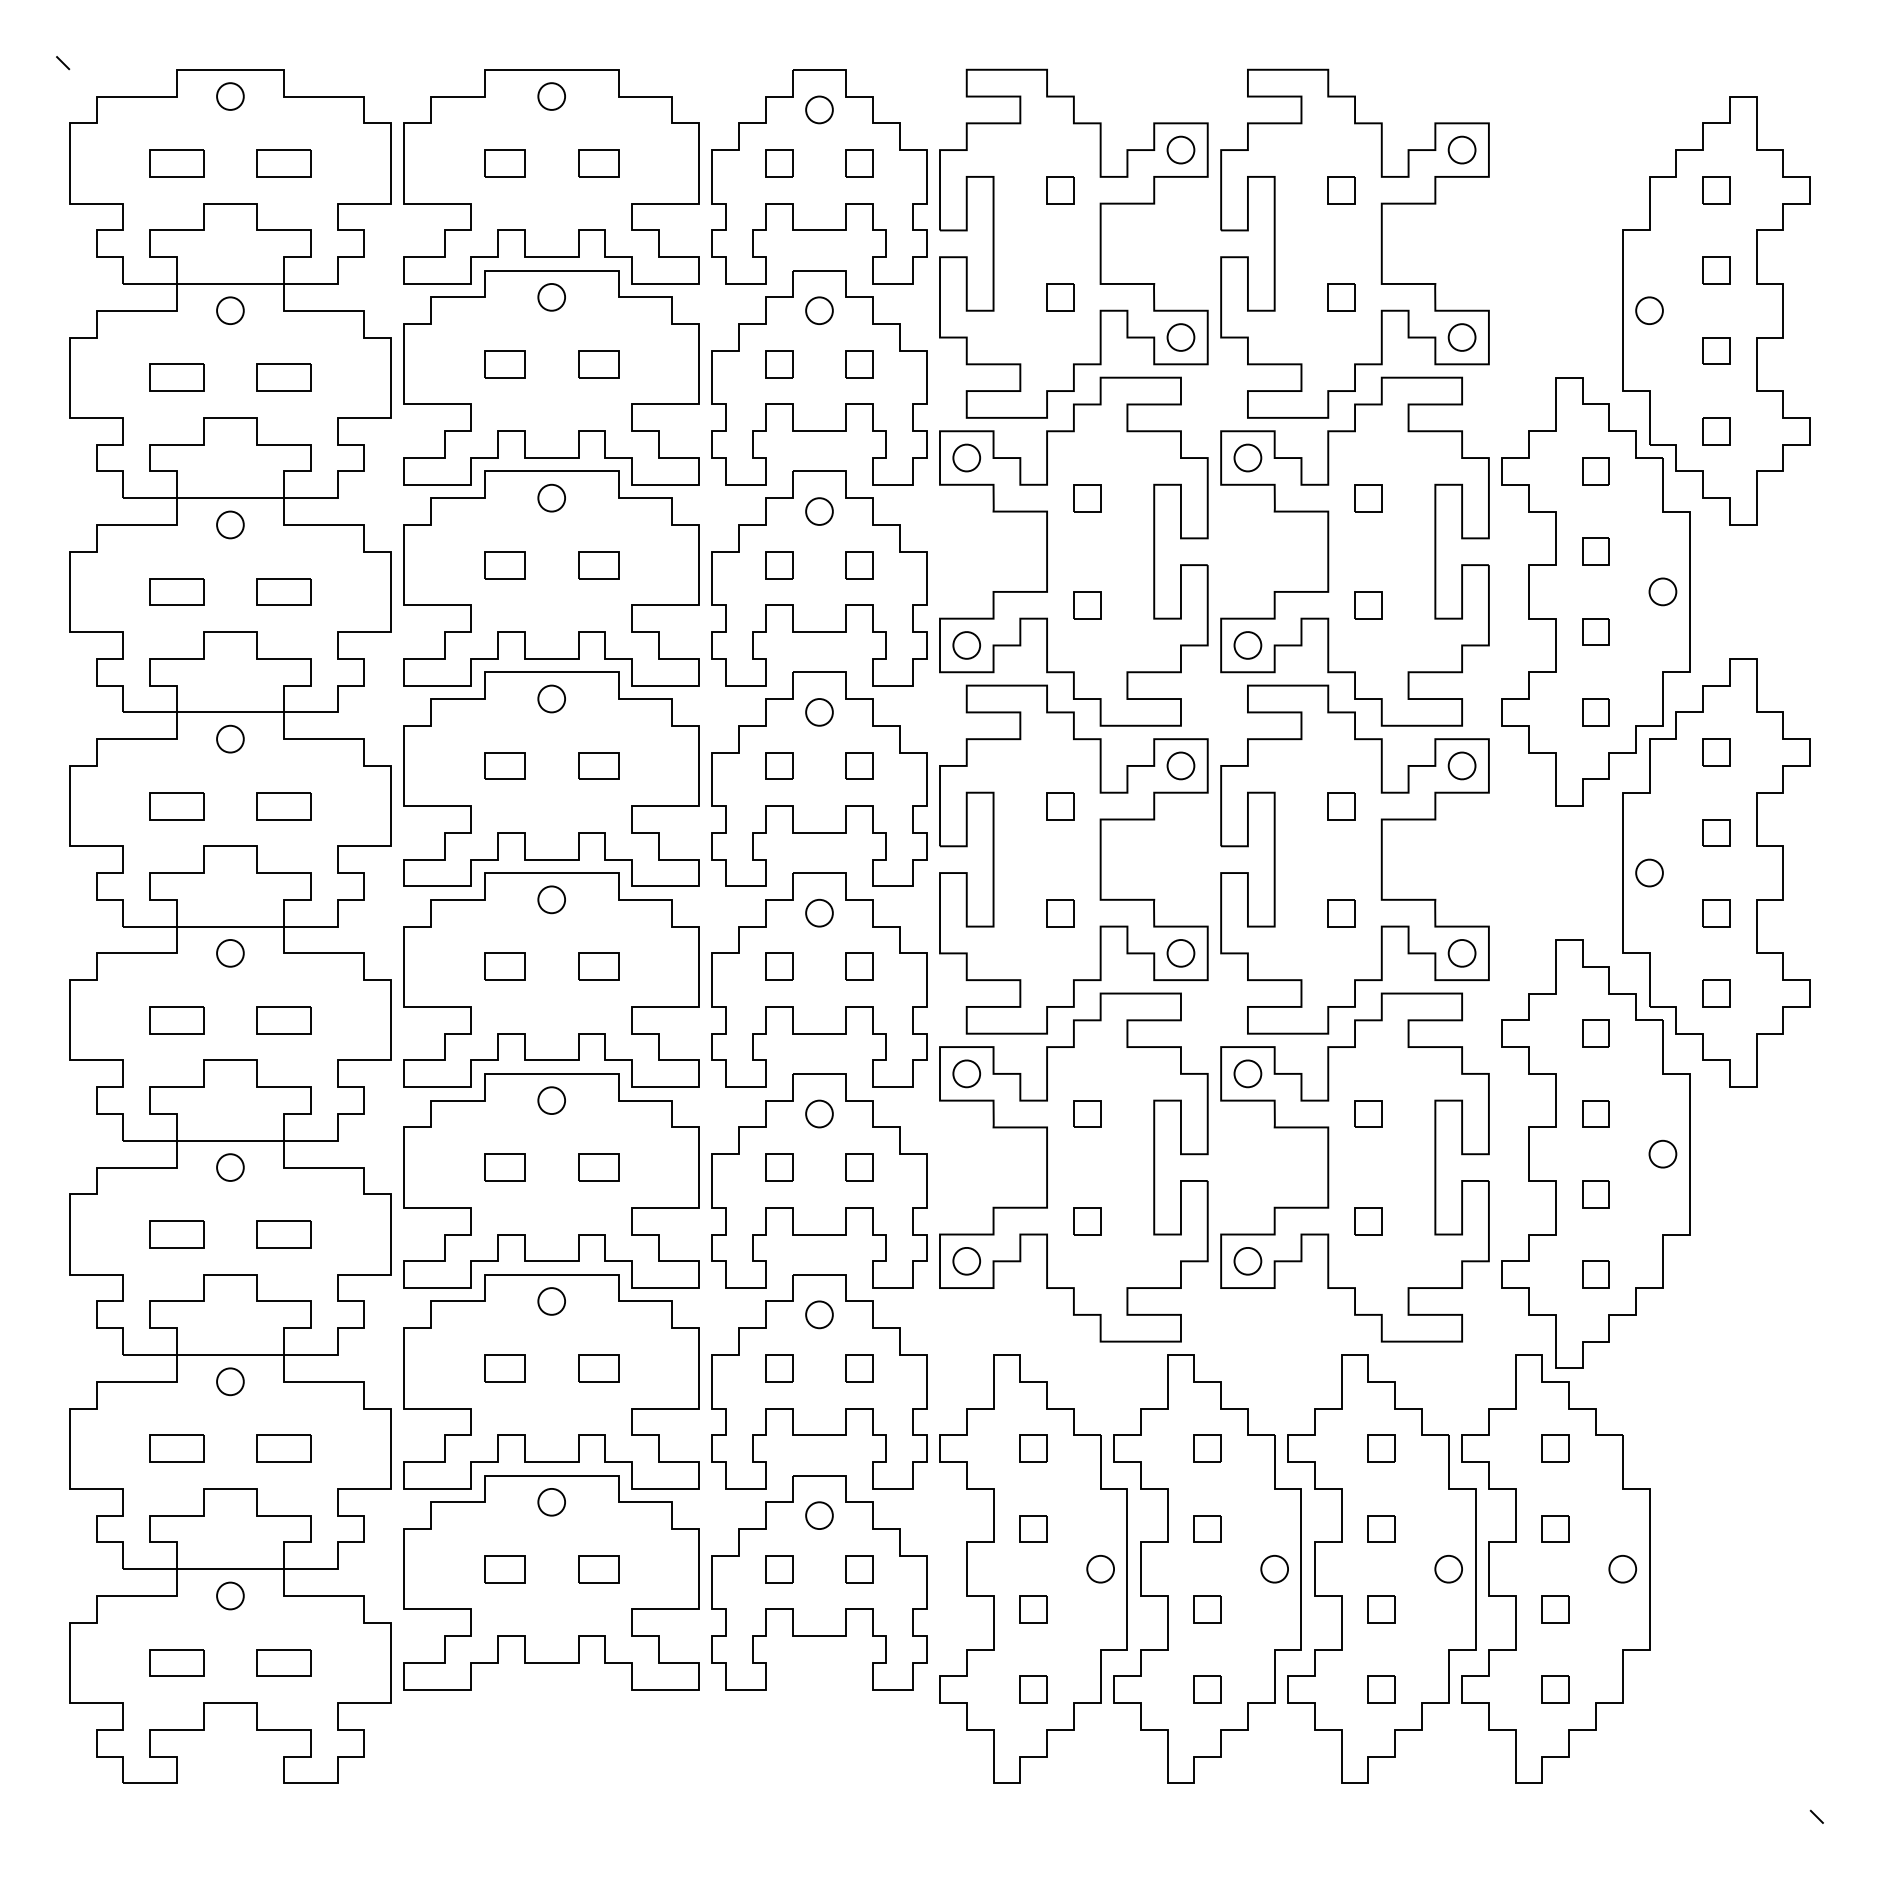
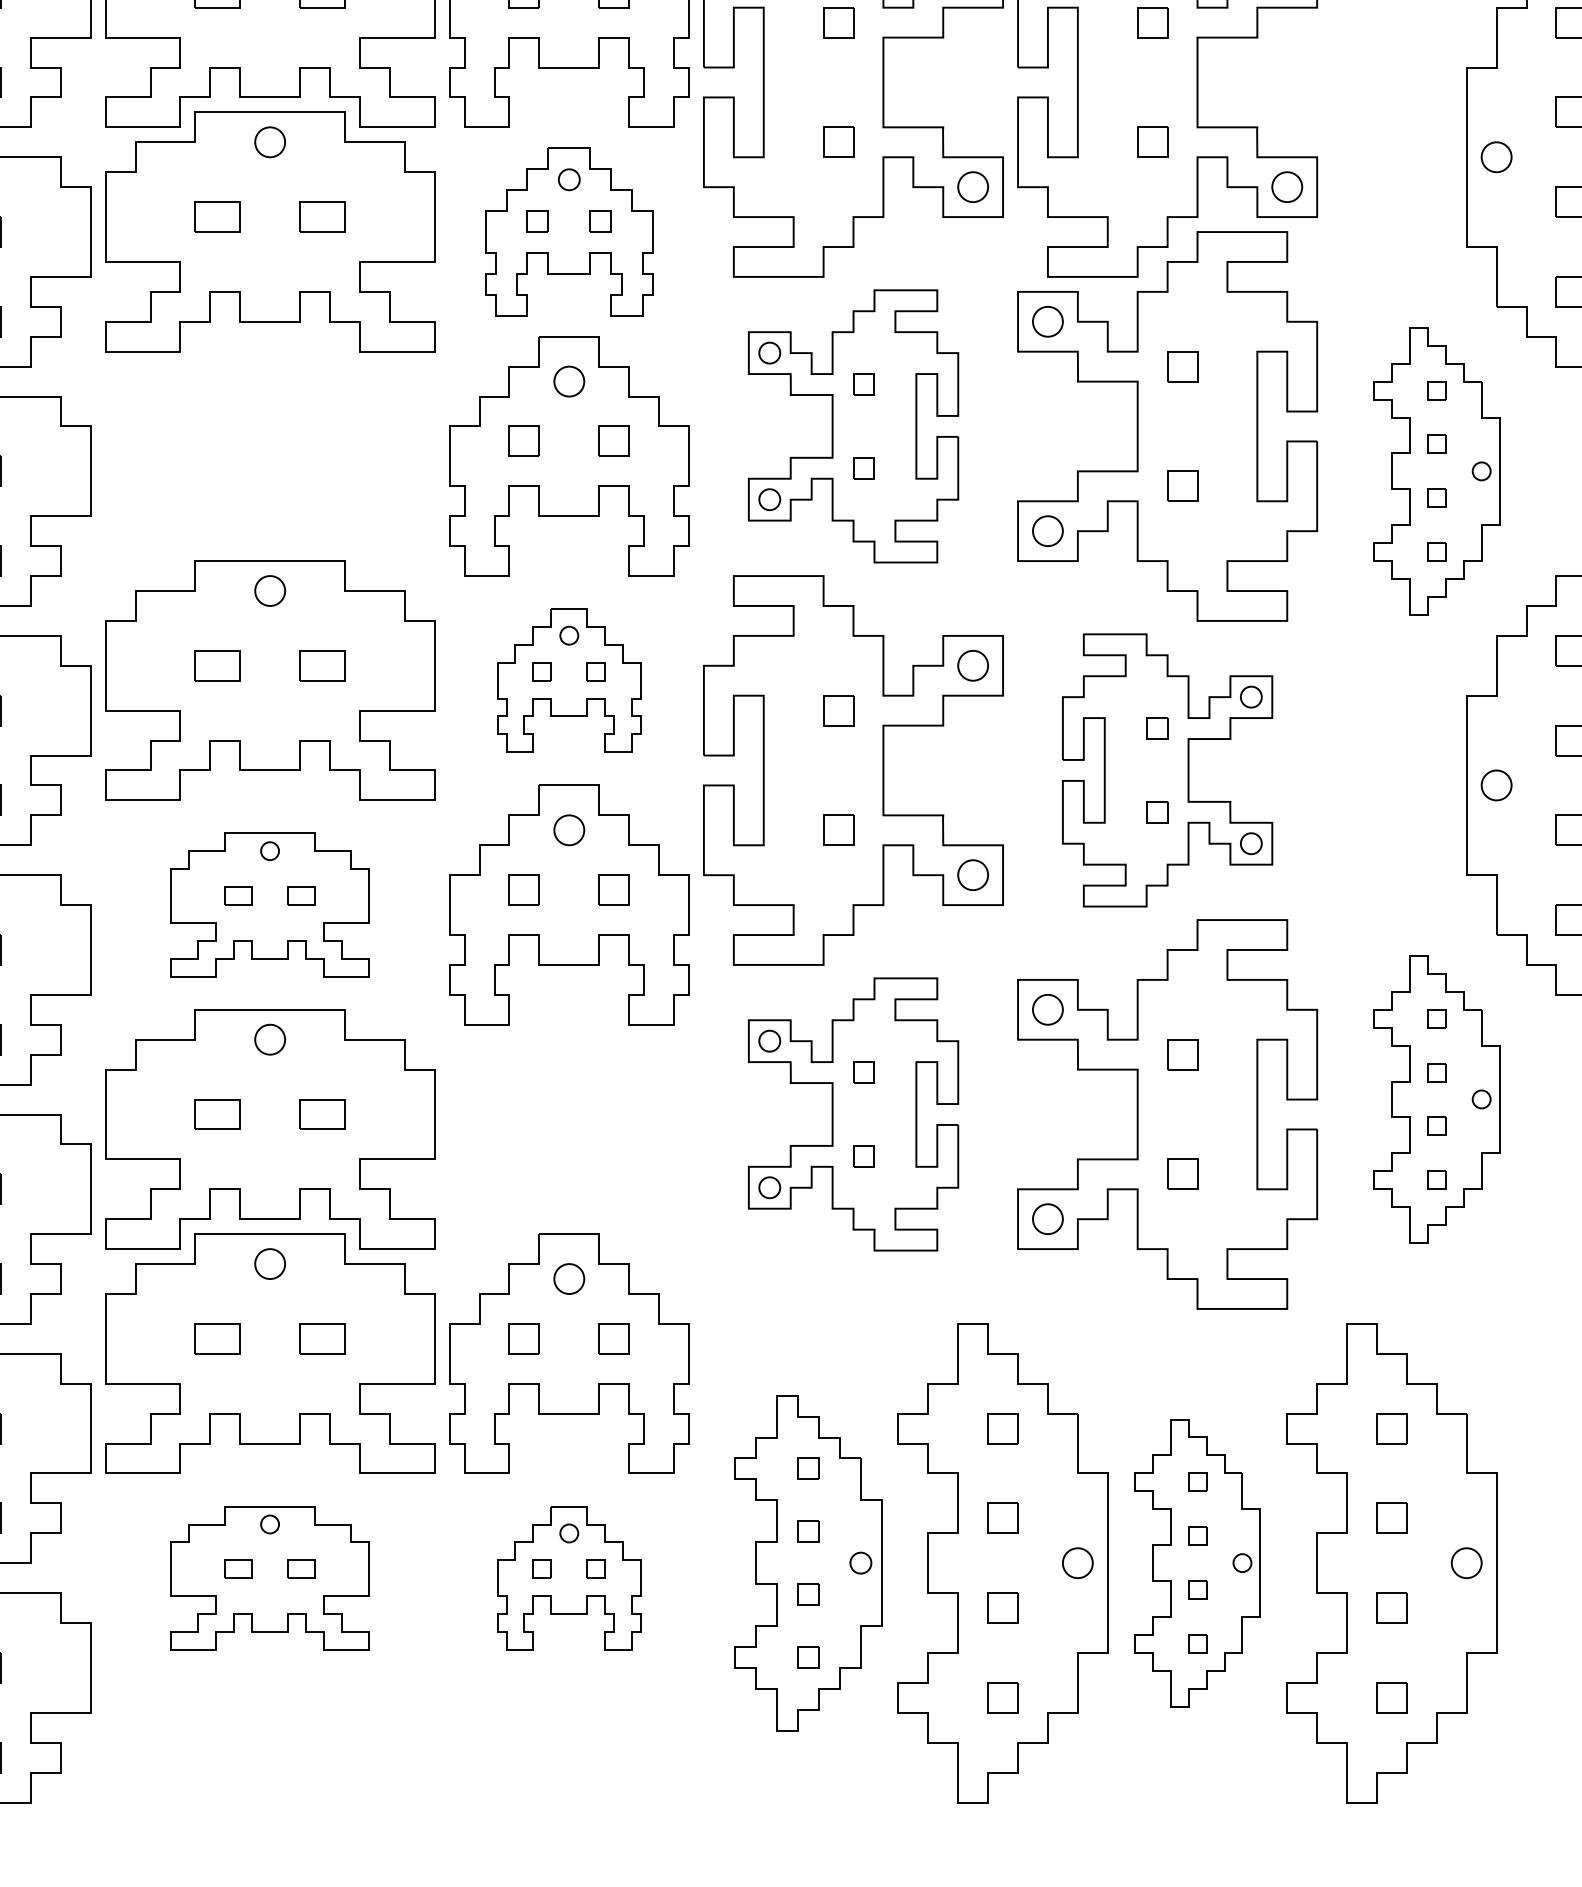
part: (819, 377) -> (569, 231), size x0.7
part: (1073, 551) -> (853, 426), size x0.7
part: (551, 578) -> (269, 456), removed
part: (1595, 591) -> (1436, 470), size x0.6
part: (819, 778) -> (569, 679), size x0.6
part: (1354, 859) -> (1167, 770), size x0.7
part: (551, 979) -> (269, 904), size x0.6
part: (1595, 1153) -> (1436, 1098), size x0.6
part: (1073, 1167) -> (853, 1114), size x0.7
part: (819, 1180) -> (569, 1128), removed
part: (1033, 1568) -> (808, 1562), size x0.7
part: (1381, 1568) -> (1197, 1562), size x0.6
part: (551, 1582) -> (269, 1578), size x0.6
part: (819, 1582) -> (569, 1578), size x0.6

